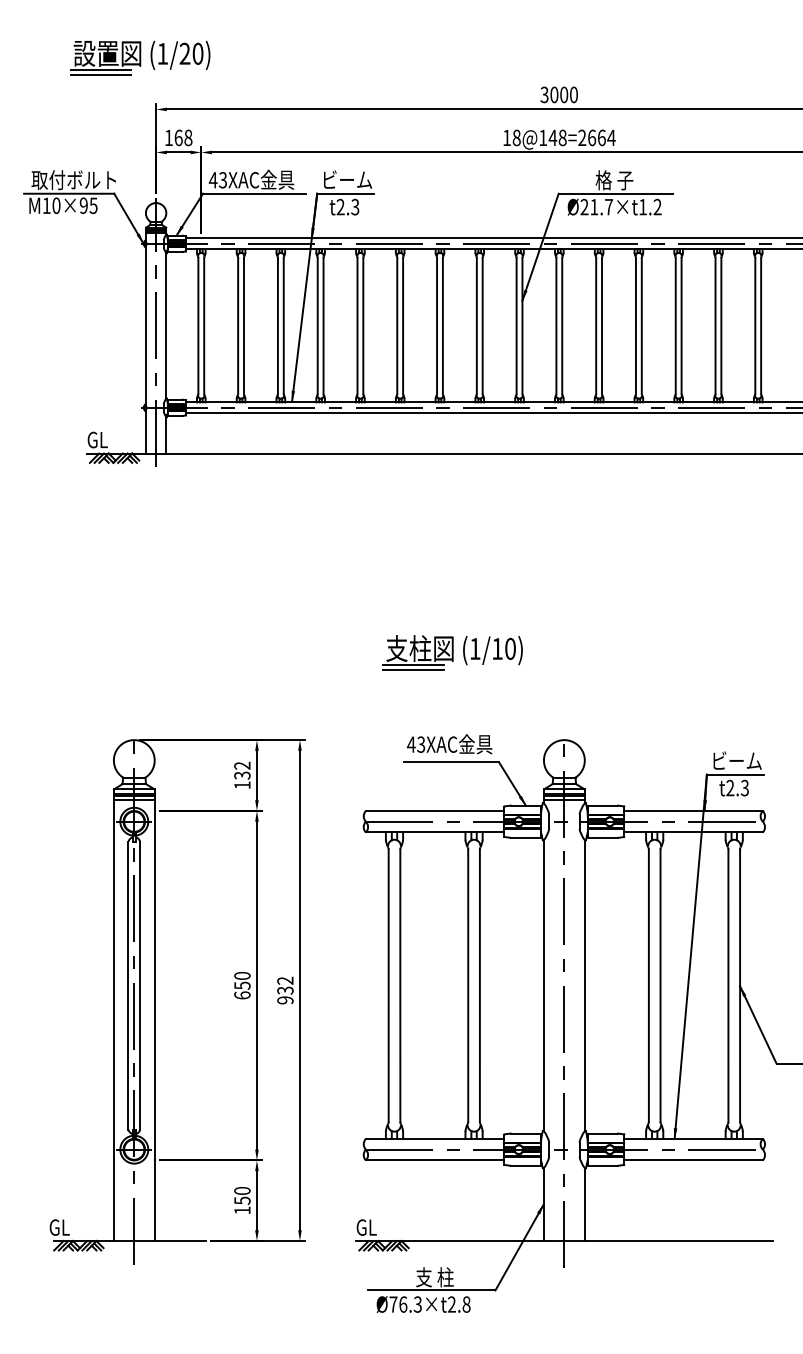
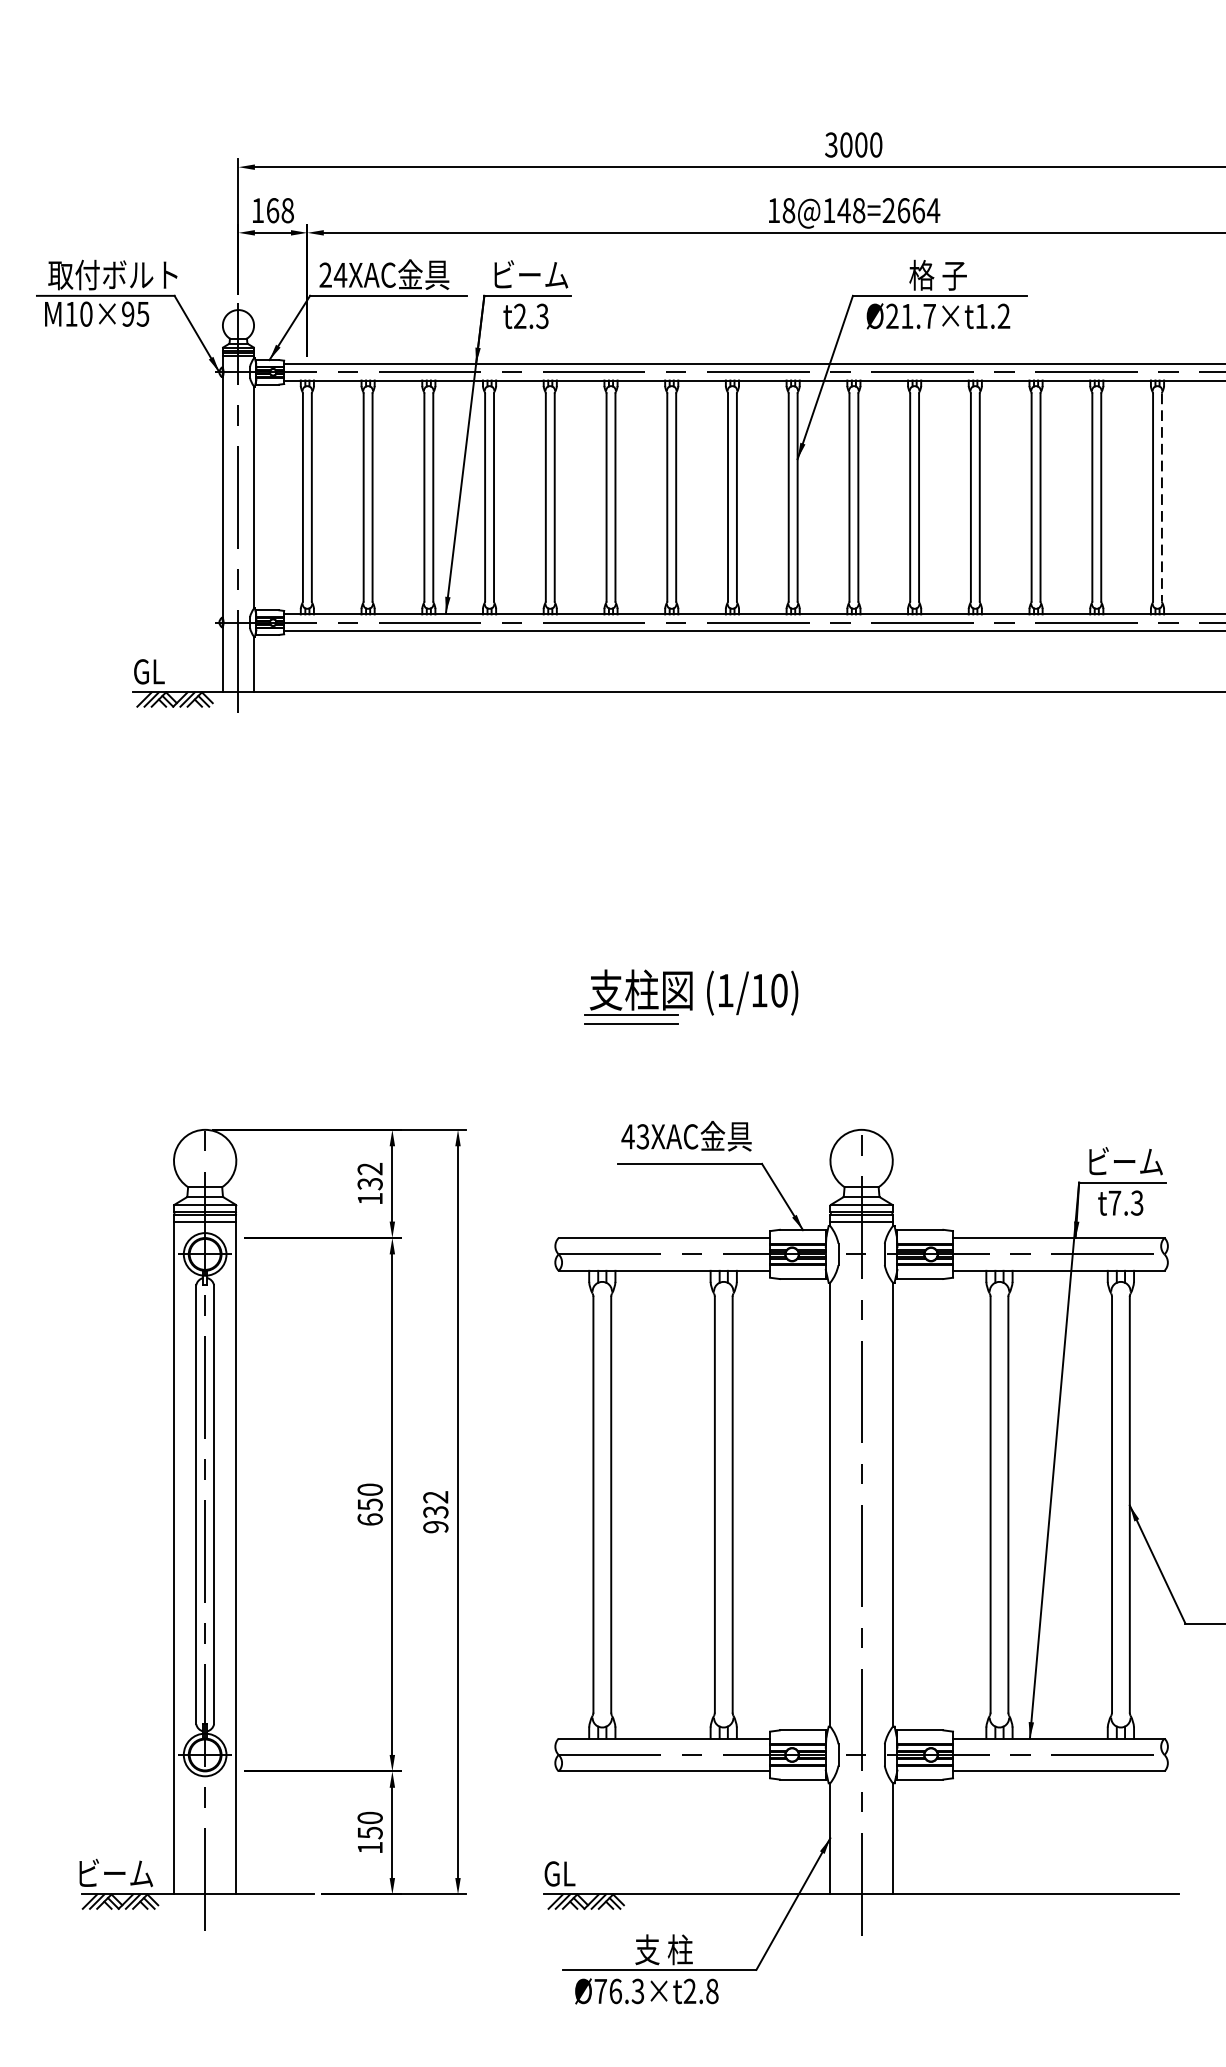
part: (140, 57) -> (214, 87), removed
text: (217, 180) -> (332, 275), 43XAC -> 24XAC
line: (761, 326) -> (1162, 498), solid -> dashed
text: (730, 787) -> (1115, 1202), t2.3 -> t7.3
text: (74, 1226) -> (113, 1872), GL -> ビーム

